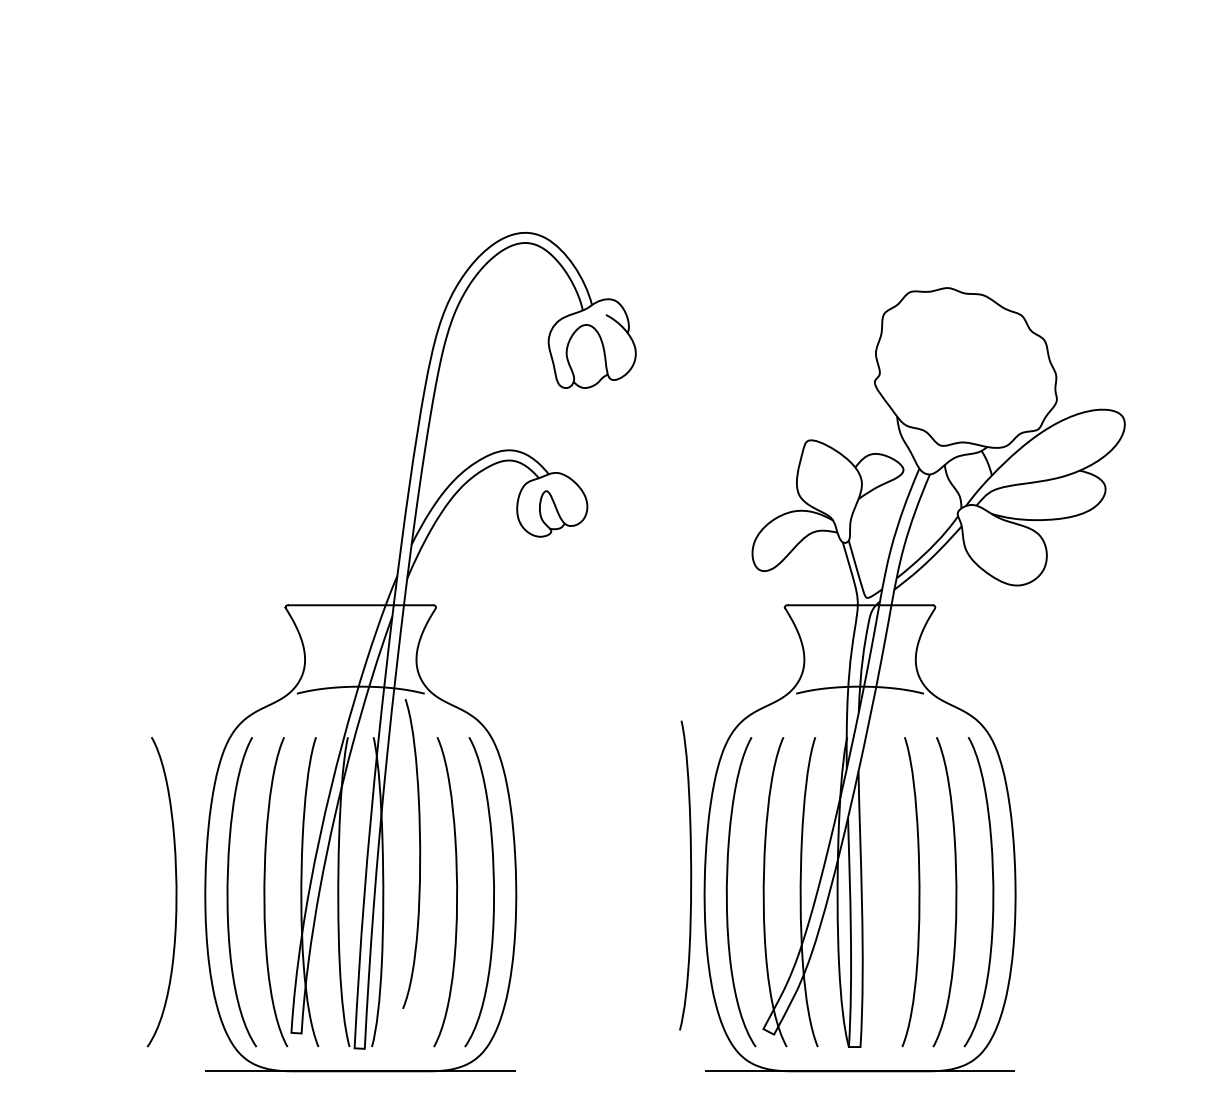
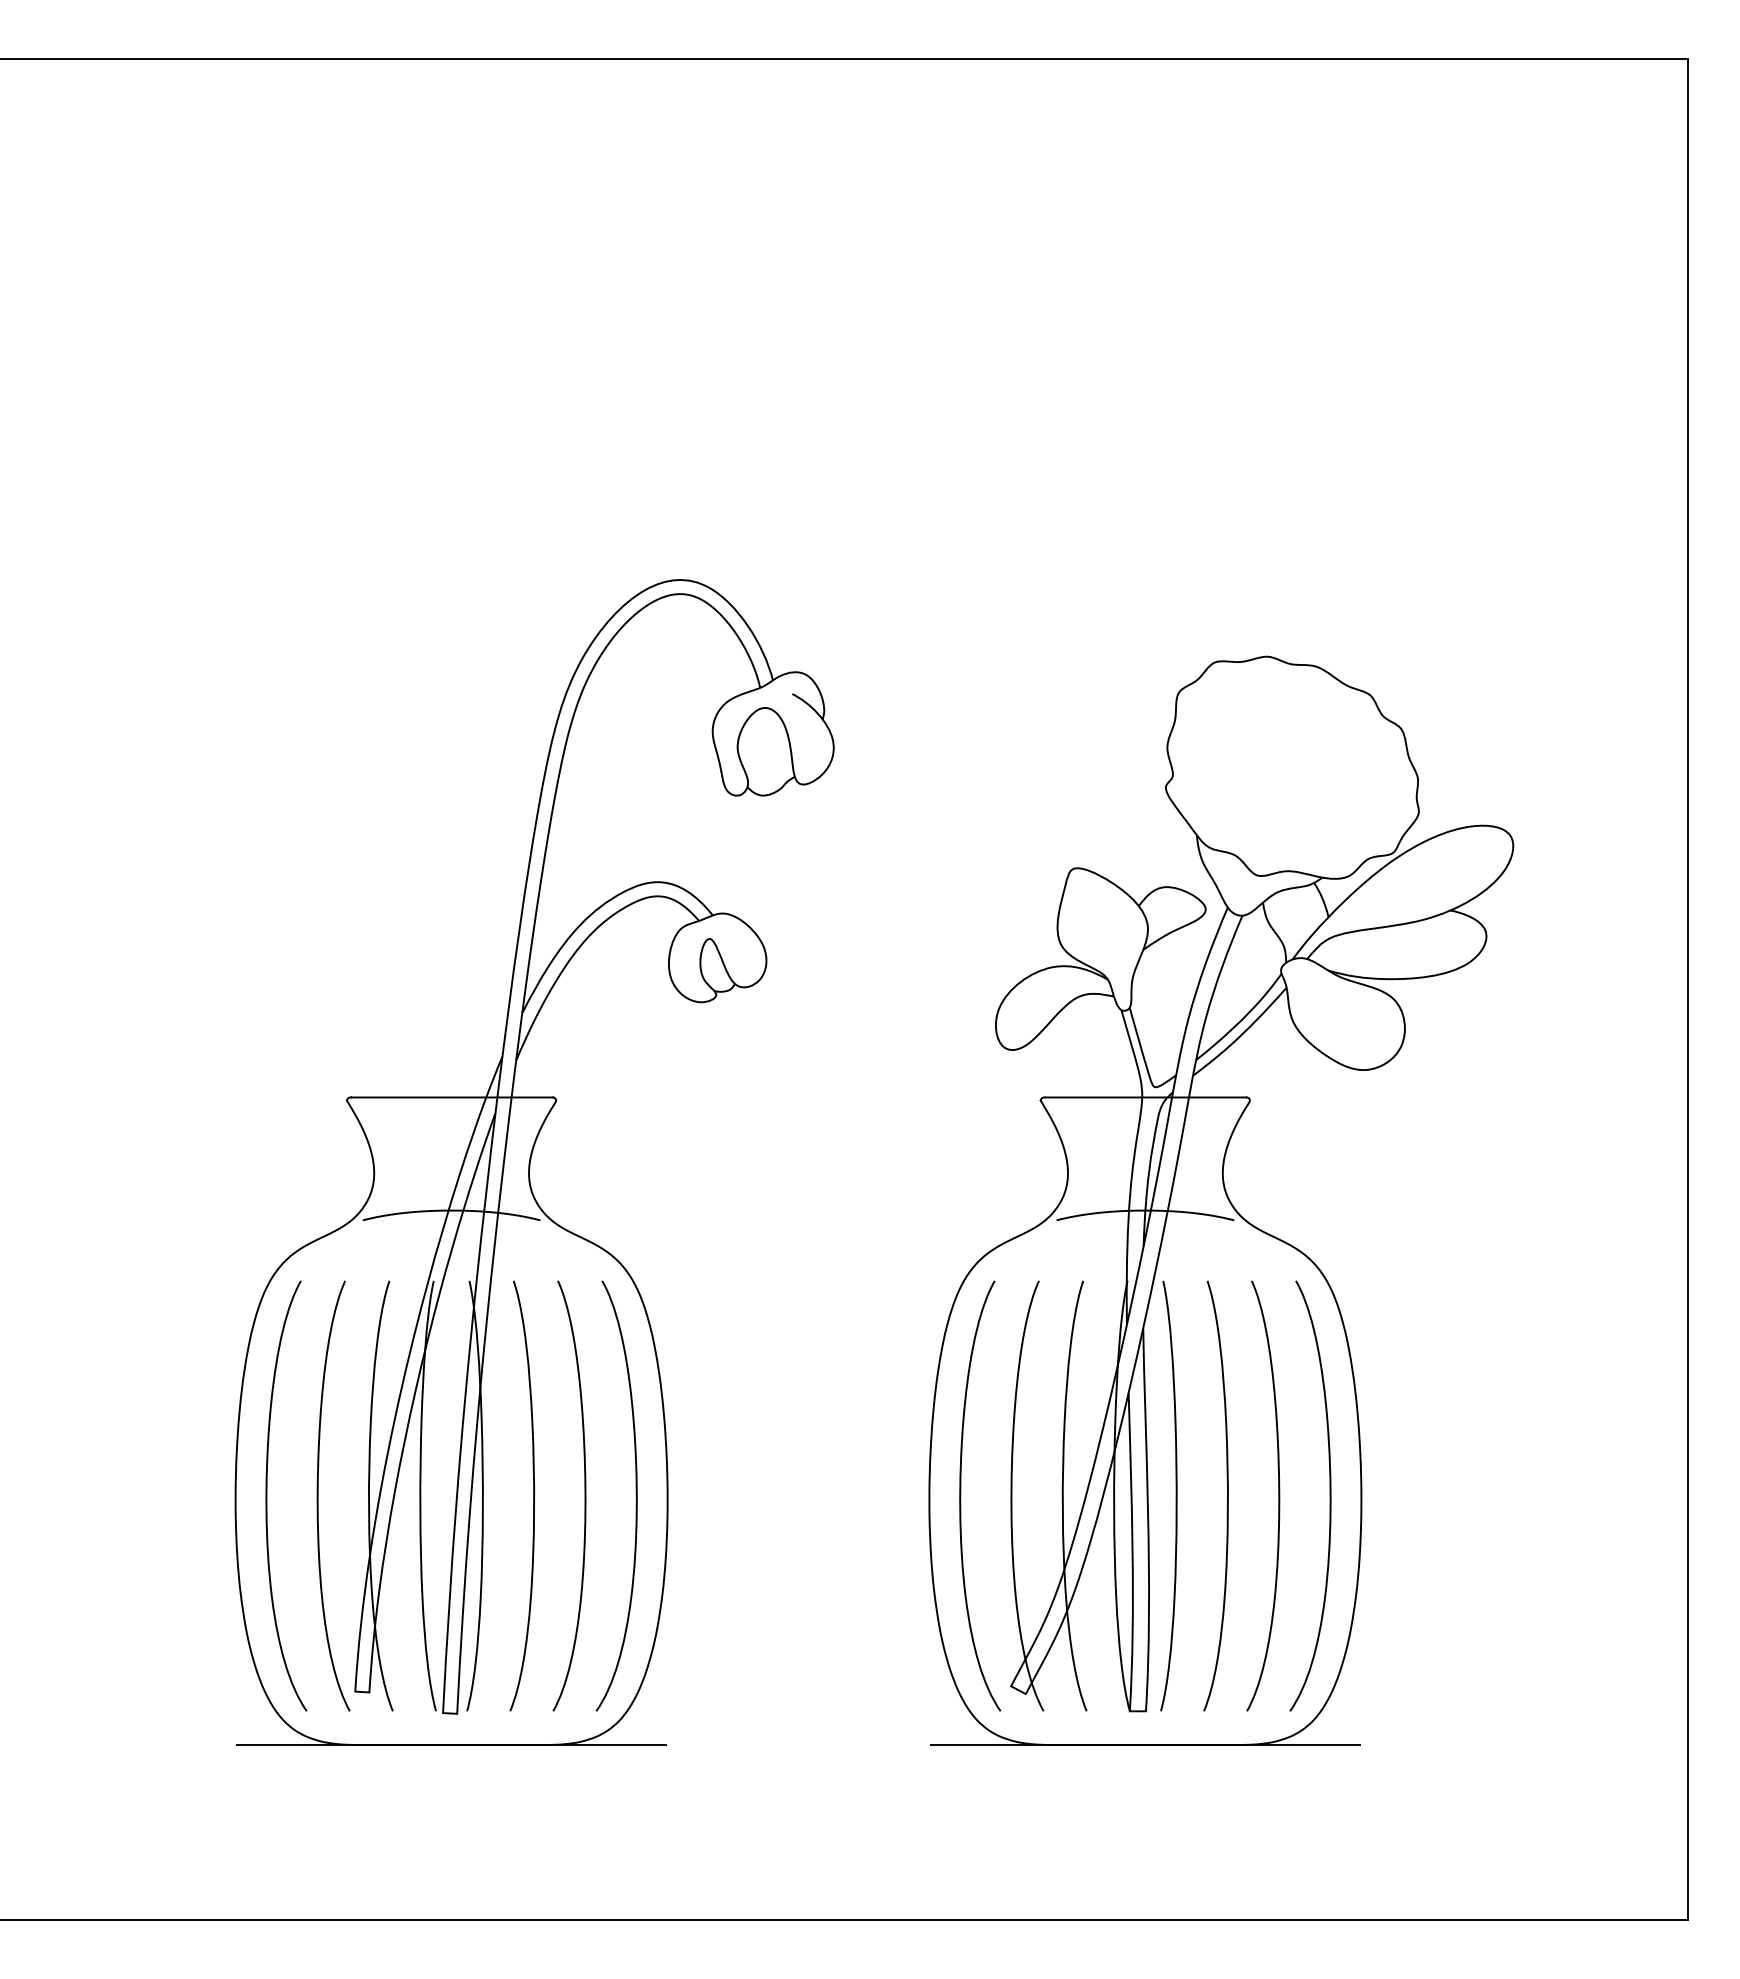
curve: (419, 853) -> (533, 1495), moved
curve: (690, 875) -> (1175, 1495), moved
curve: (175, 891) -> (194, 1495), removed

